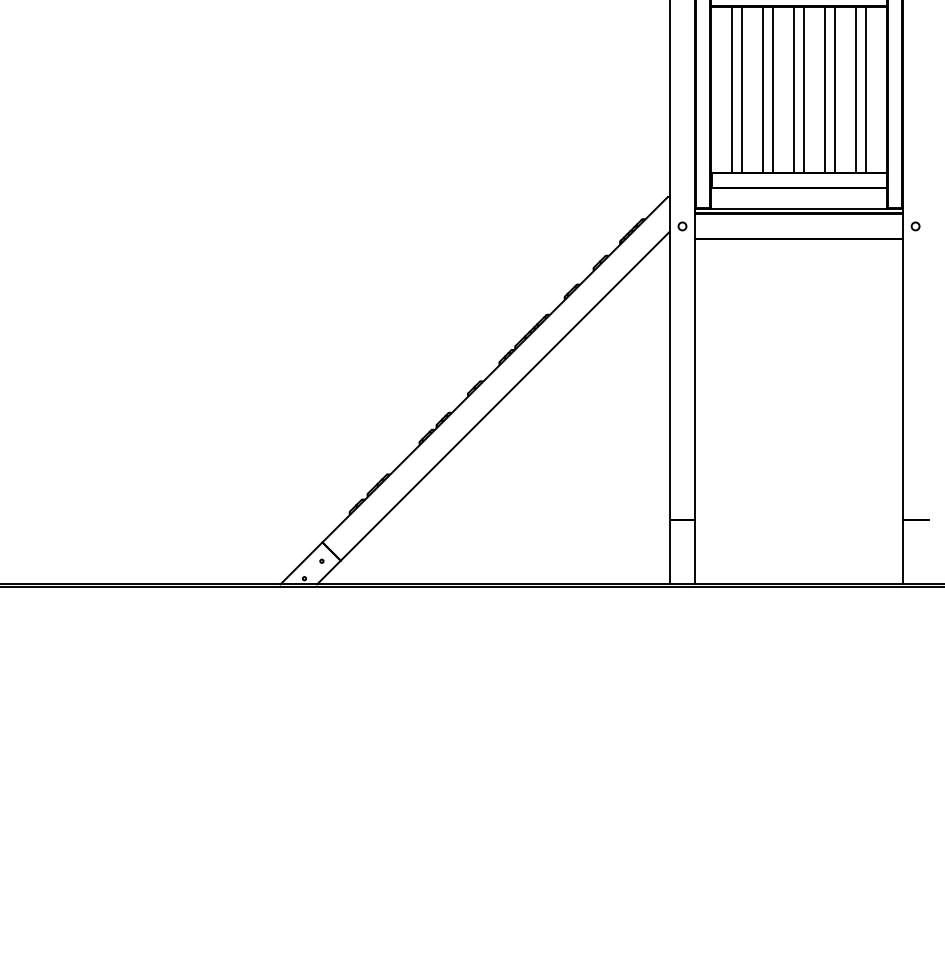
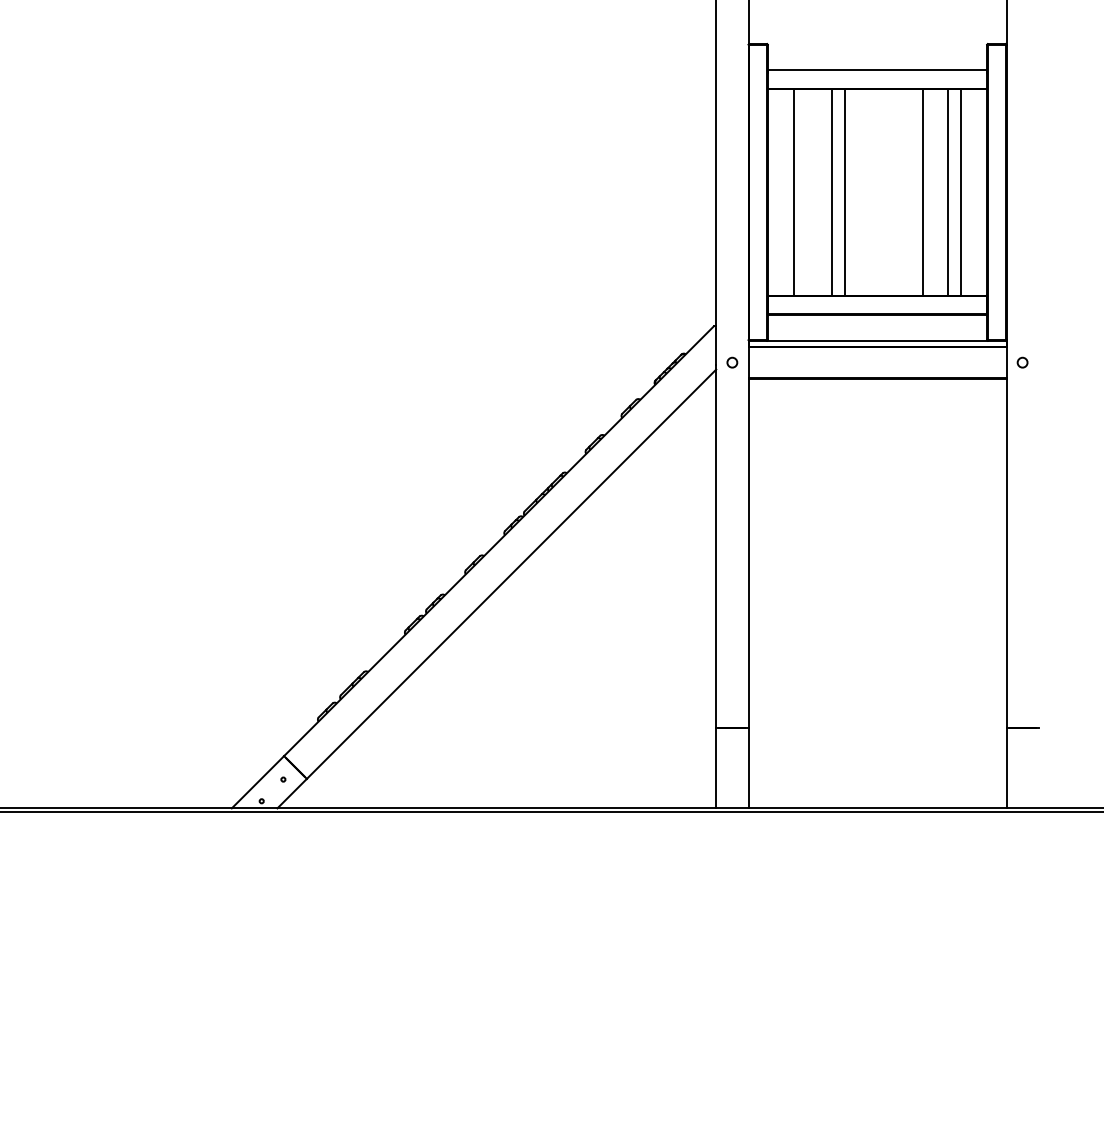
line: (742, 89) -> (807, 192), removed
line: (793, 89) -> (870, 192), removed
line: (804, 89) -> (884, 192), removed
line: (824, 89) -> (909, 192), removed

